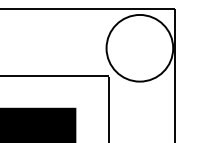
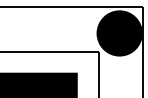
fill: (139, 48) -> (119, 33), added

